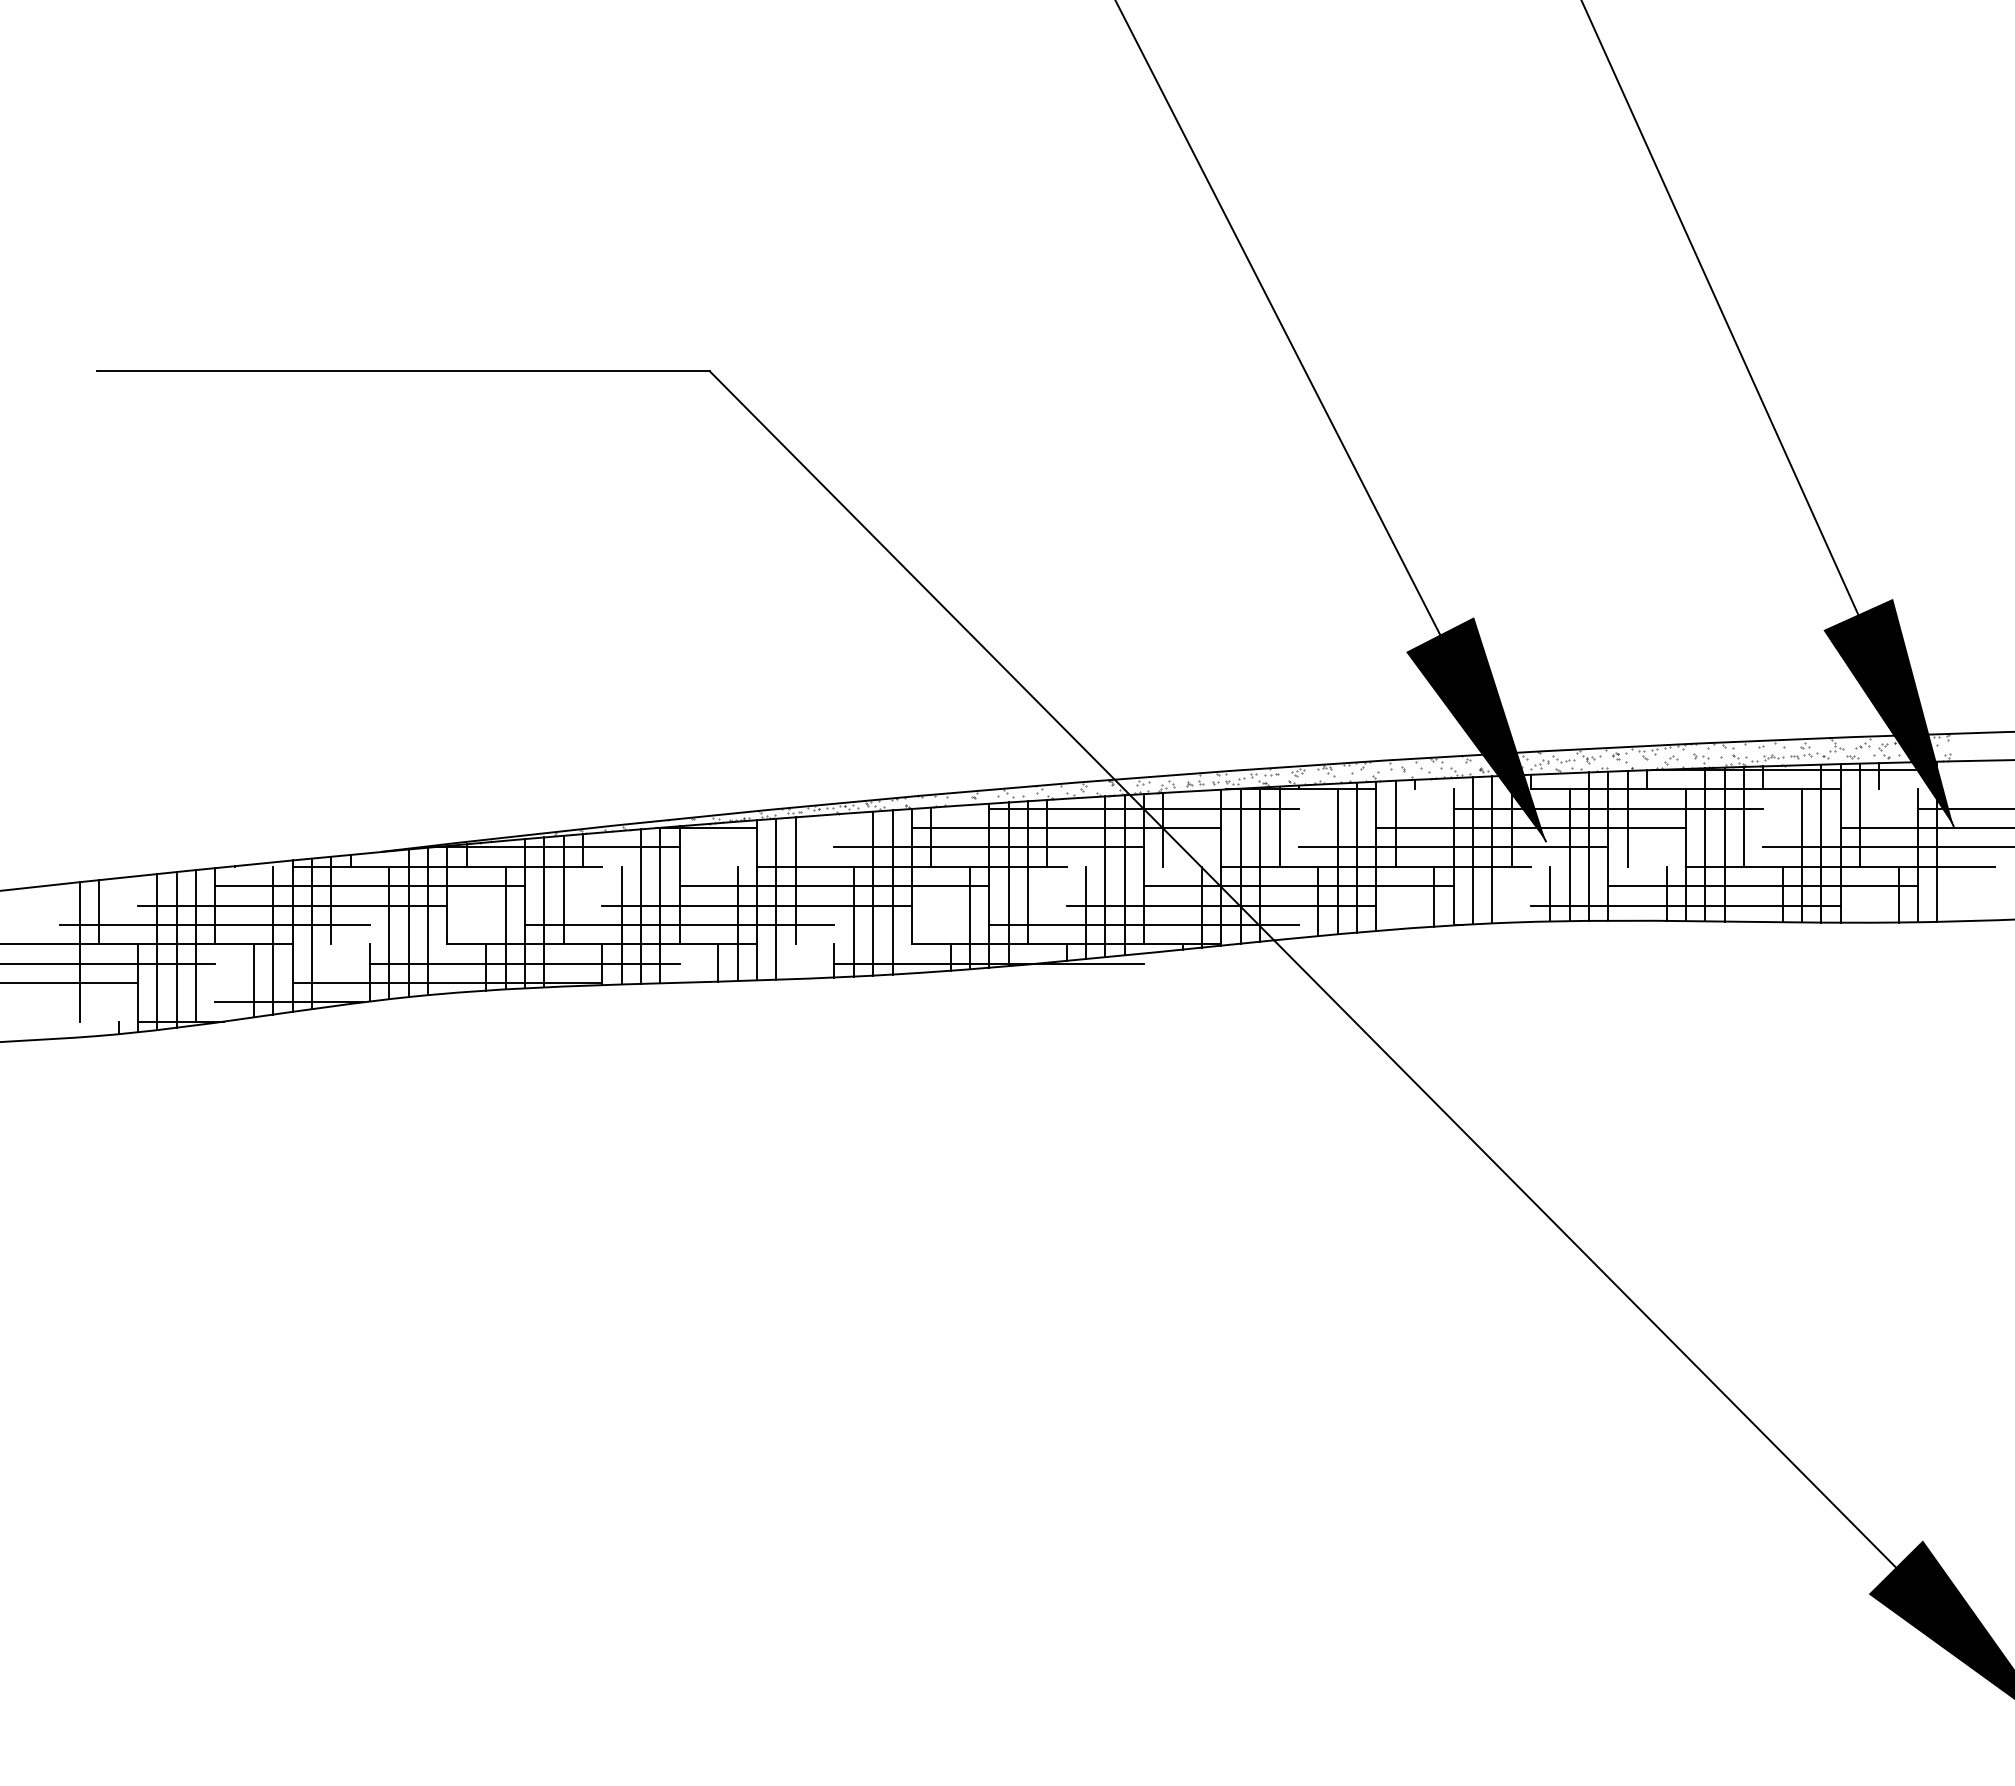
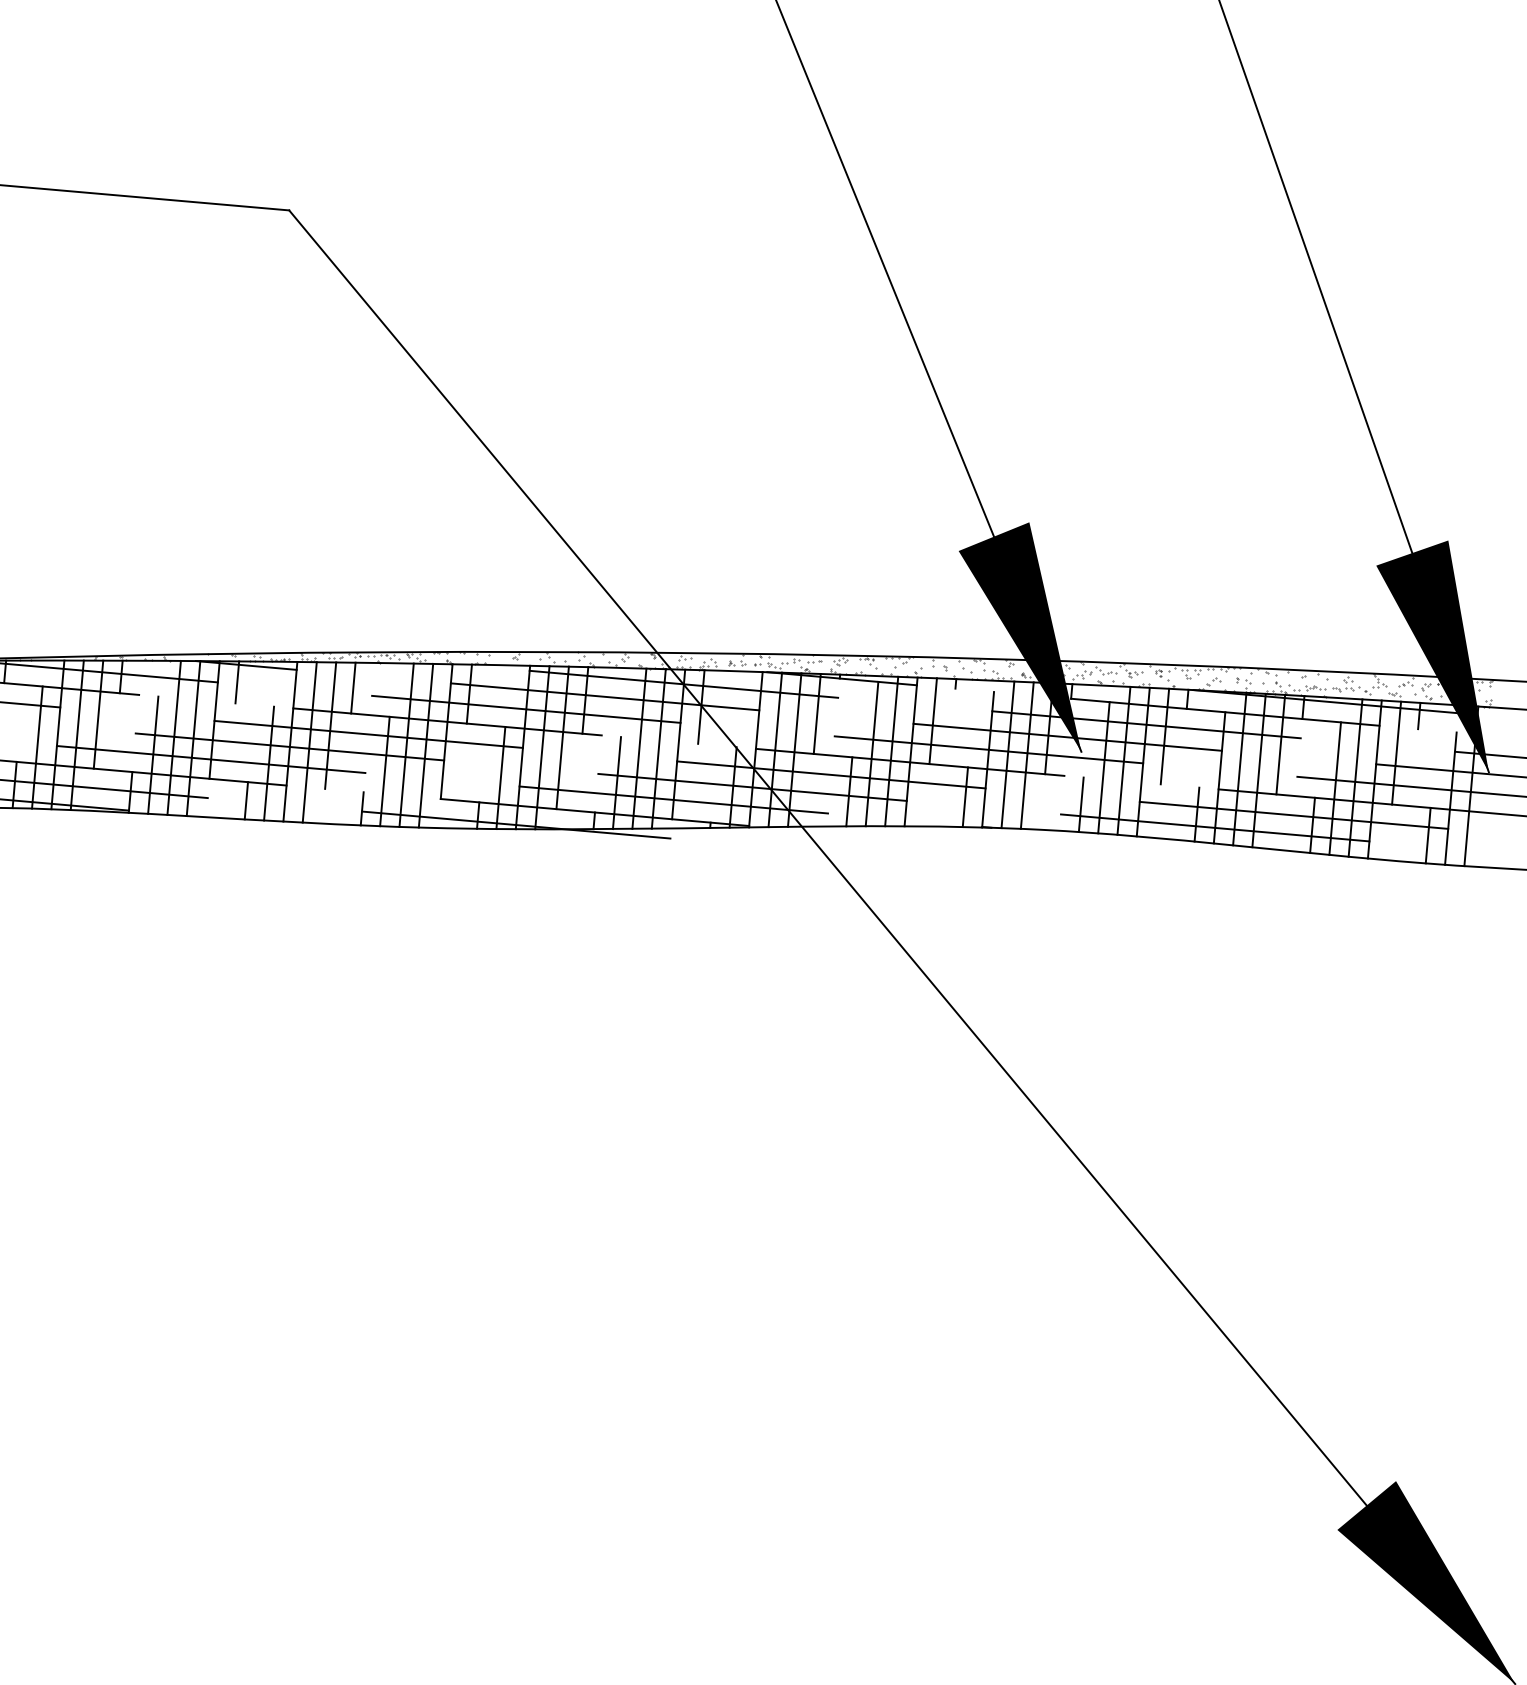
line: (815, 840) -> (353, 687), added
line: (699, 845) -> (237, 682), added

